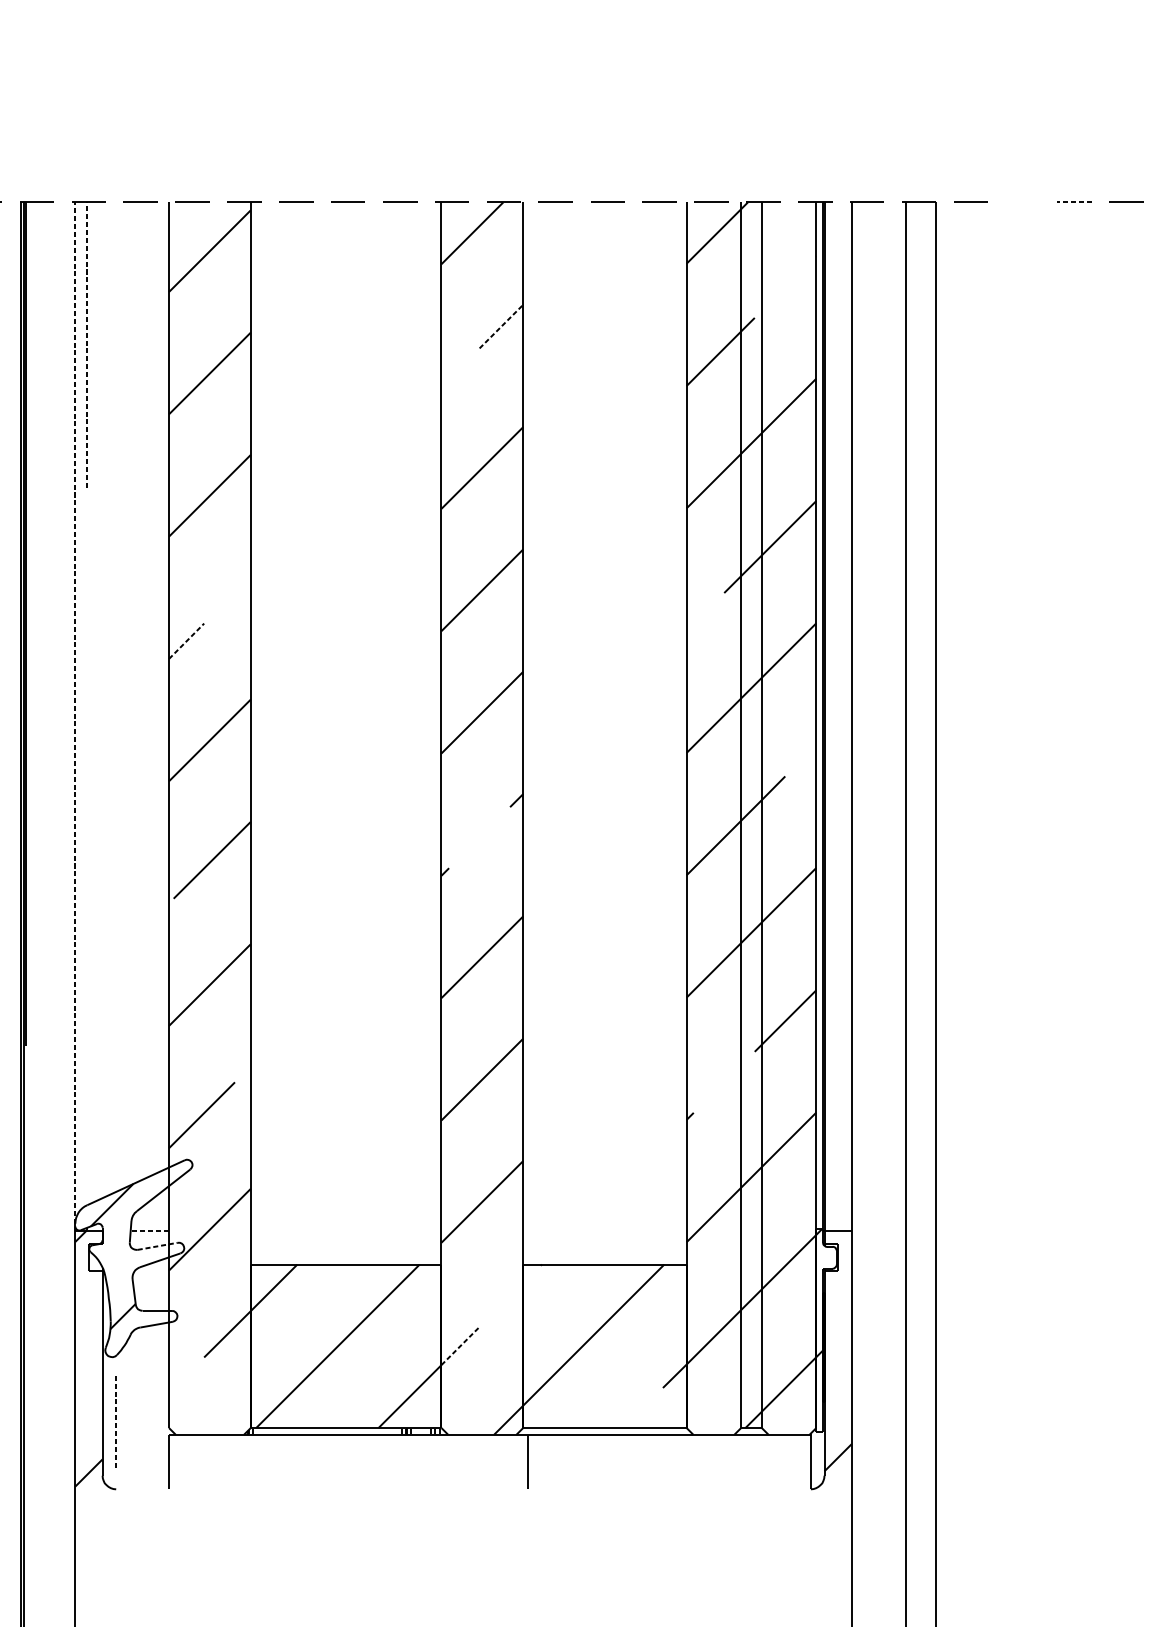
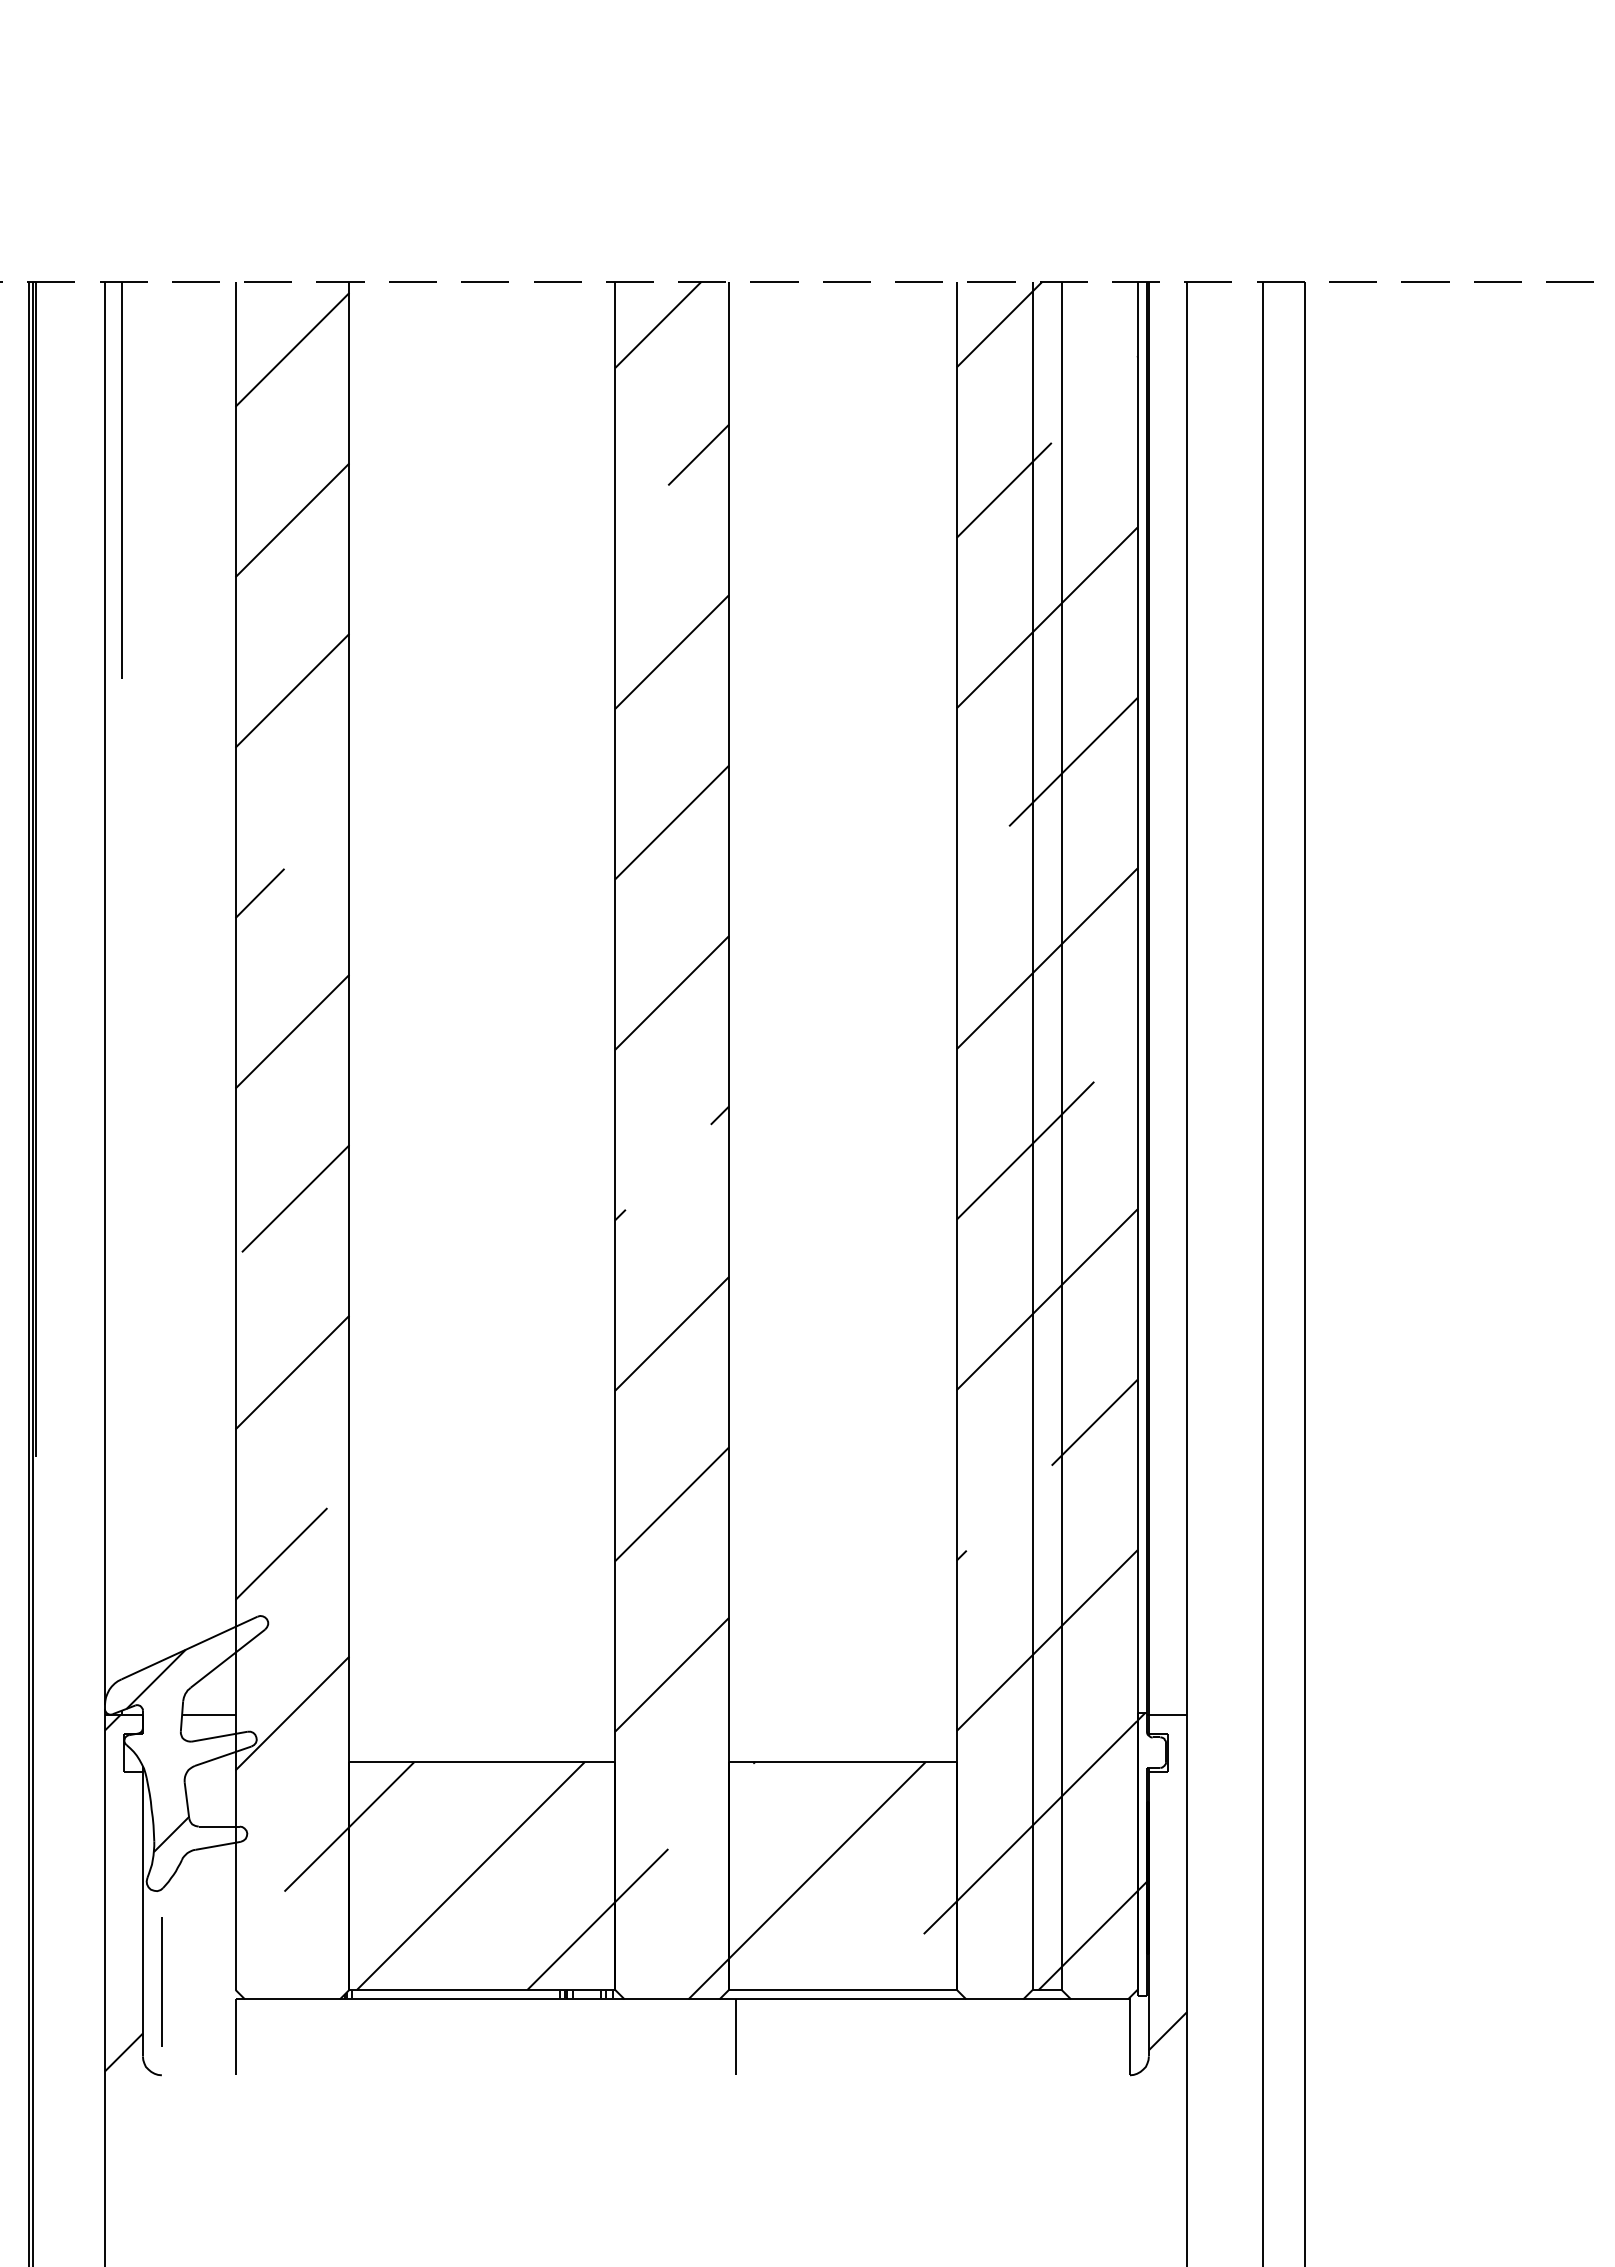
line: (1022, 202) -> (1425, 281), added
line: (1074, 202) -> (1497, 281), dashed -> solid
line: (501, 326) -> (698, 455), dashed -> solid
line: (87, 344) -> (121, 480), dashed -> solid
line: (186, 641) -> (260, 893), dashed -> solid
line: (75, 713) -> (104, 993), dashed -> solid
line: (149, 1230) -> (208, 1714), dashed -> solid
line: (158, 1246) -> (220, 1736), dashed -> solid
line: (460, 1345) -> (641, 1875), dashed -> solid
line: (115, 1422) -> (161, 1982), dashed -> solid

